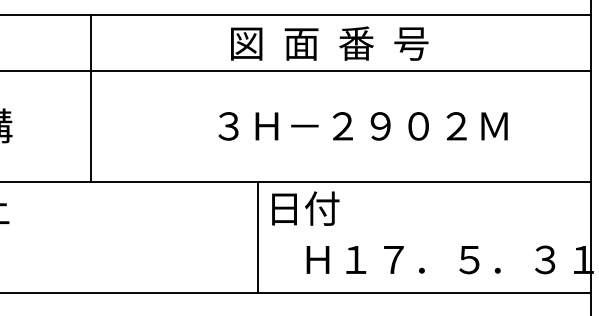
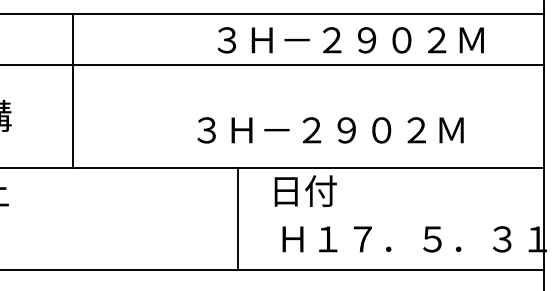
text: (378, 42) -> (348, 39), 図  面  番  号 -> ３Ｈ－２９０２Ｍ
line: (91, 98) -> (73, 90), moved
text: (363, 126) -> (330, 130), moved
text: (305, 207) -> (305, 190), moved

